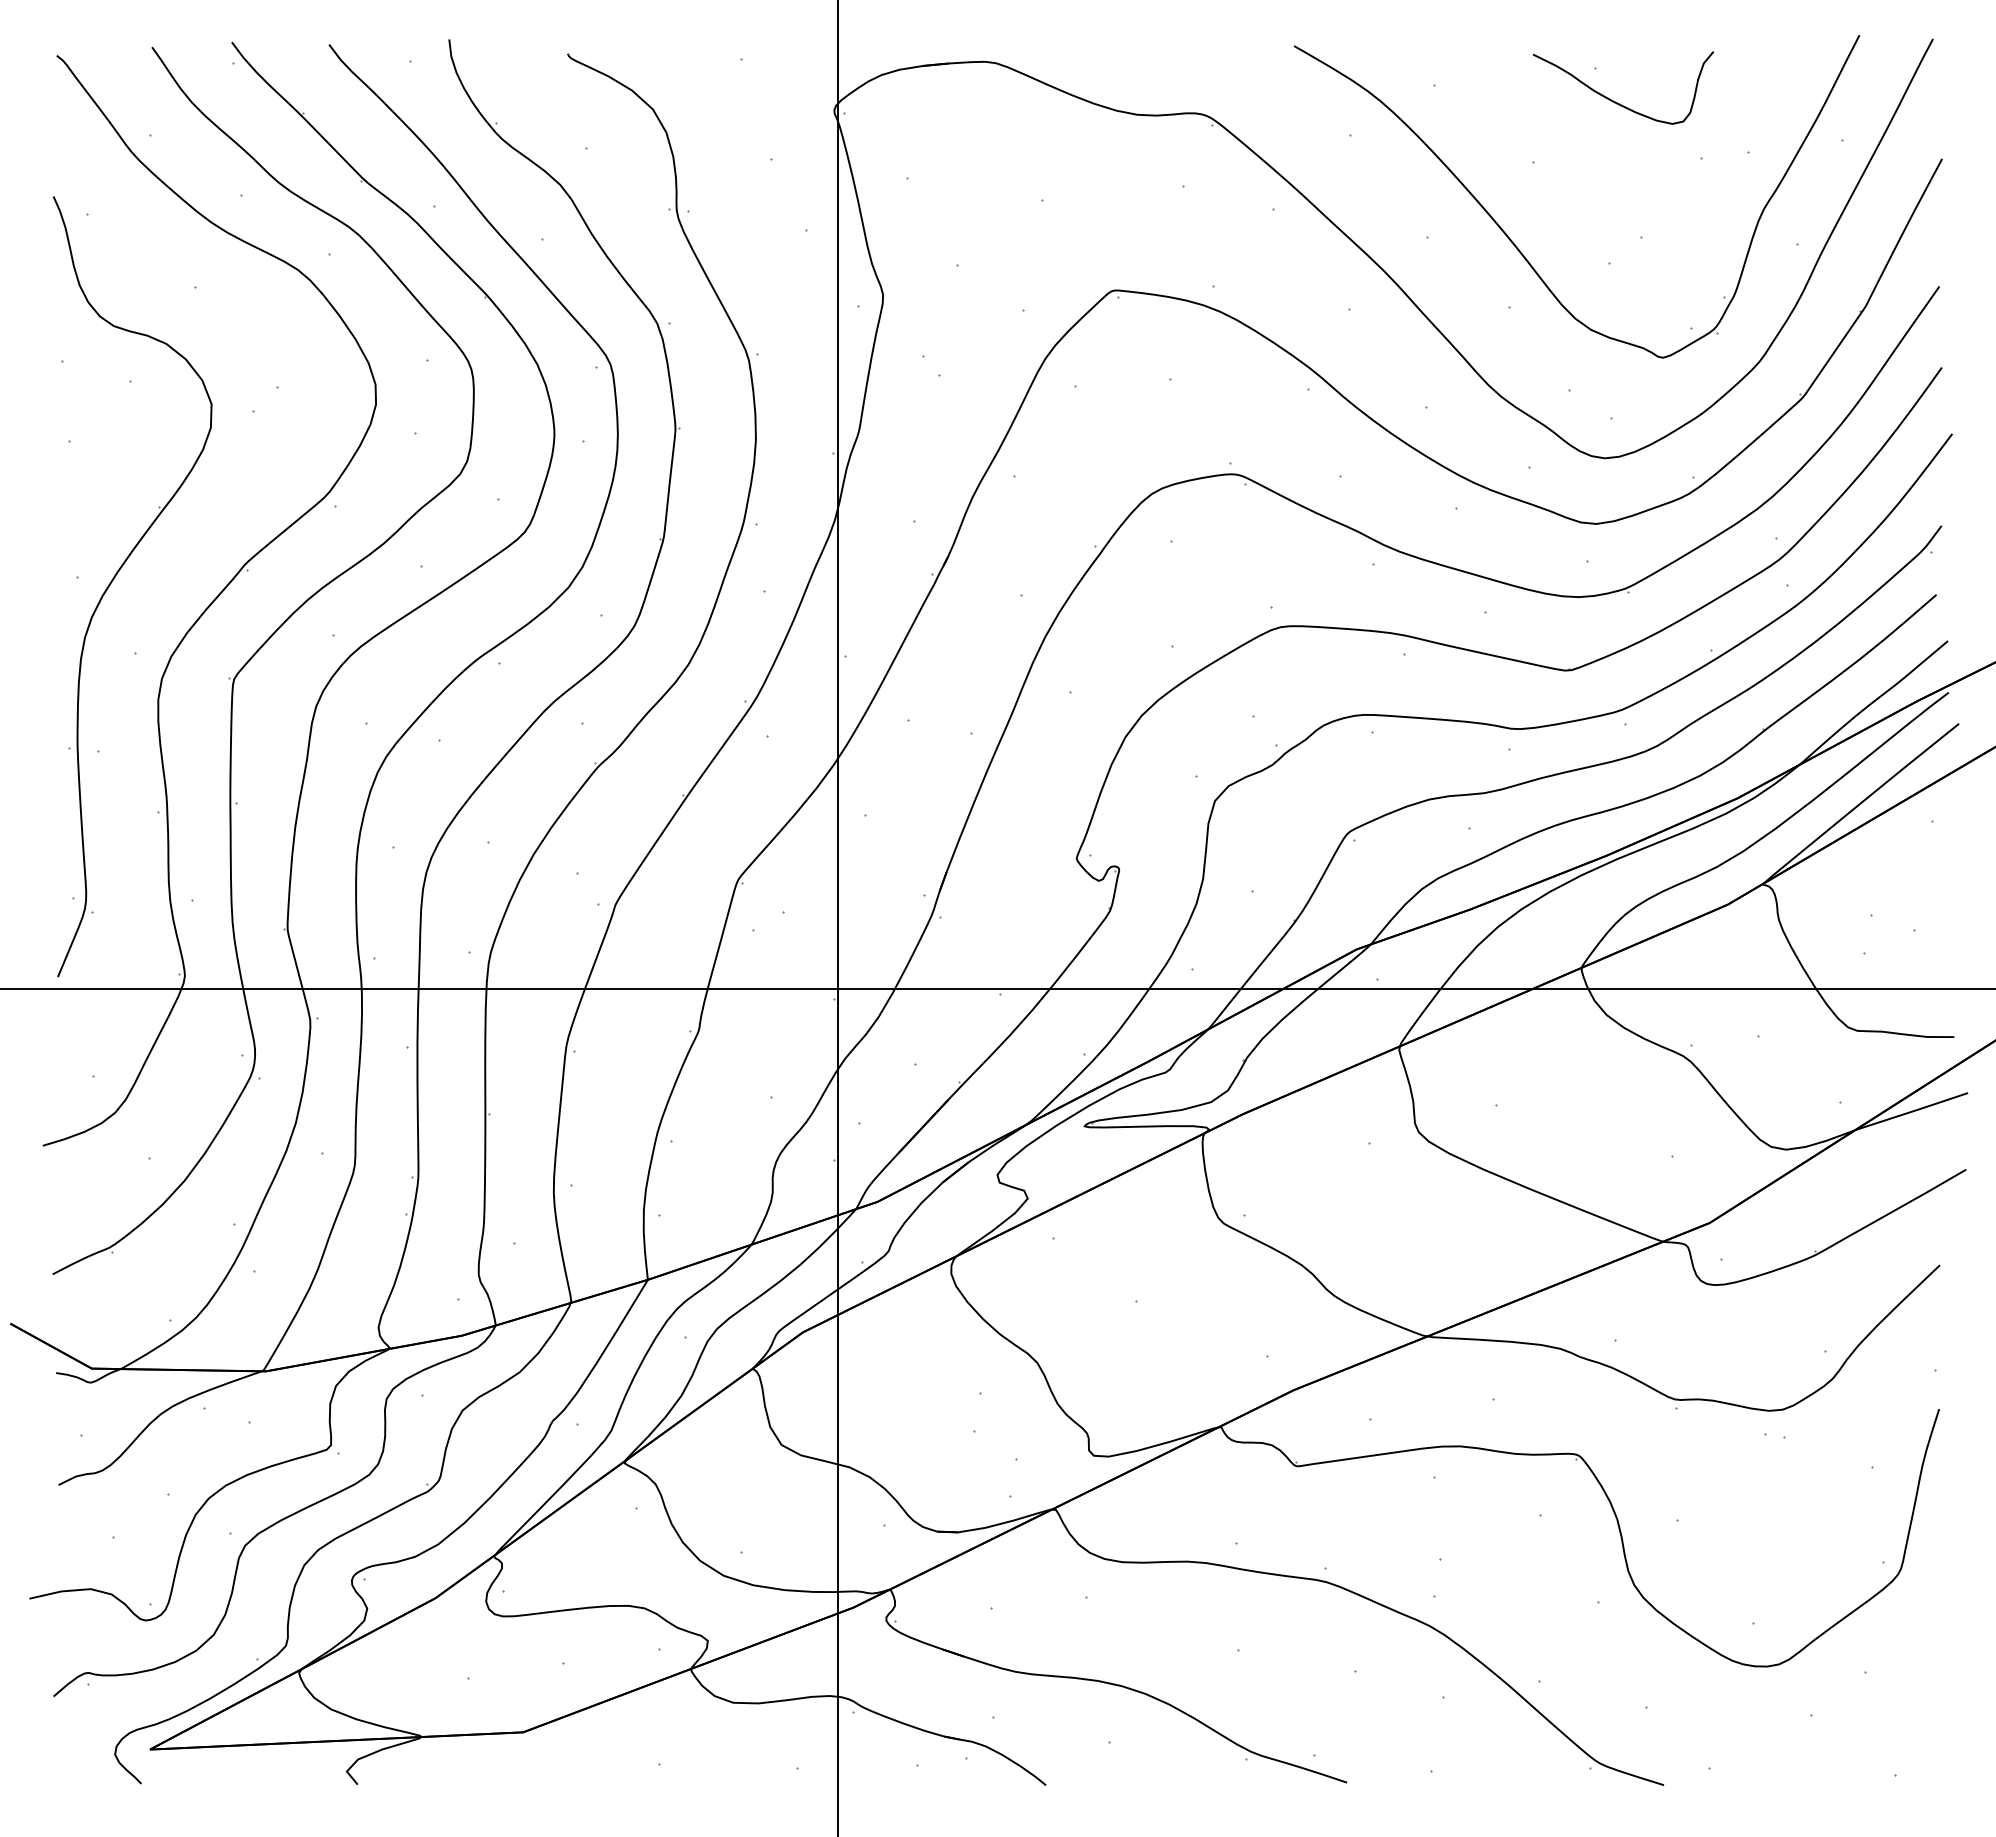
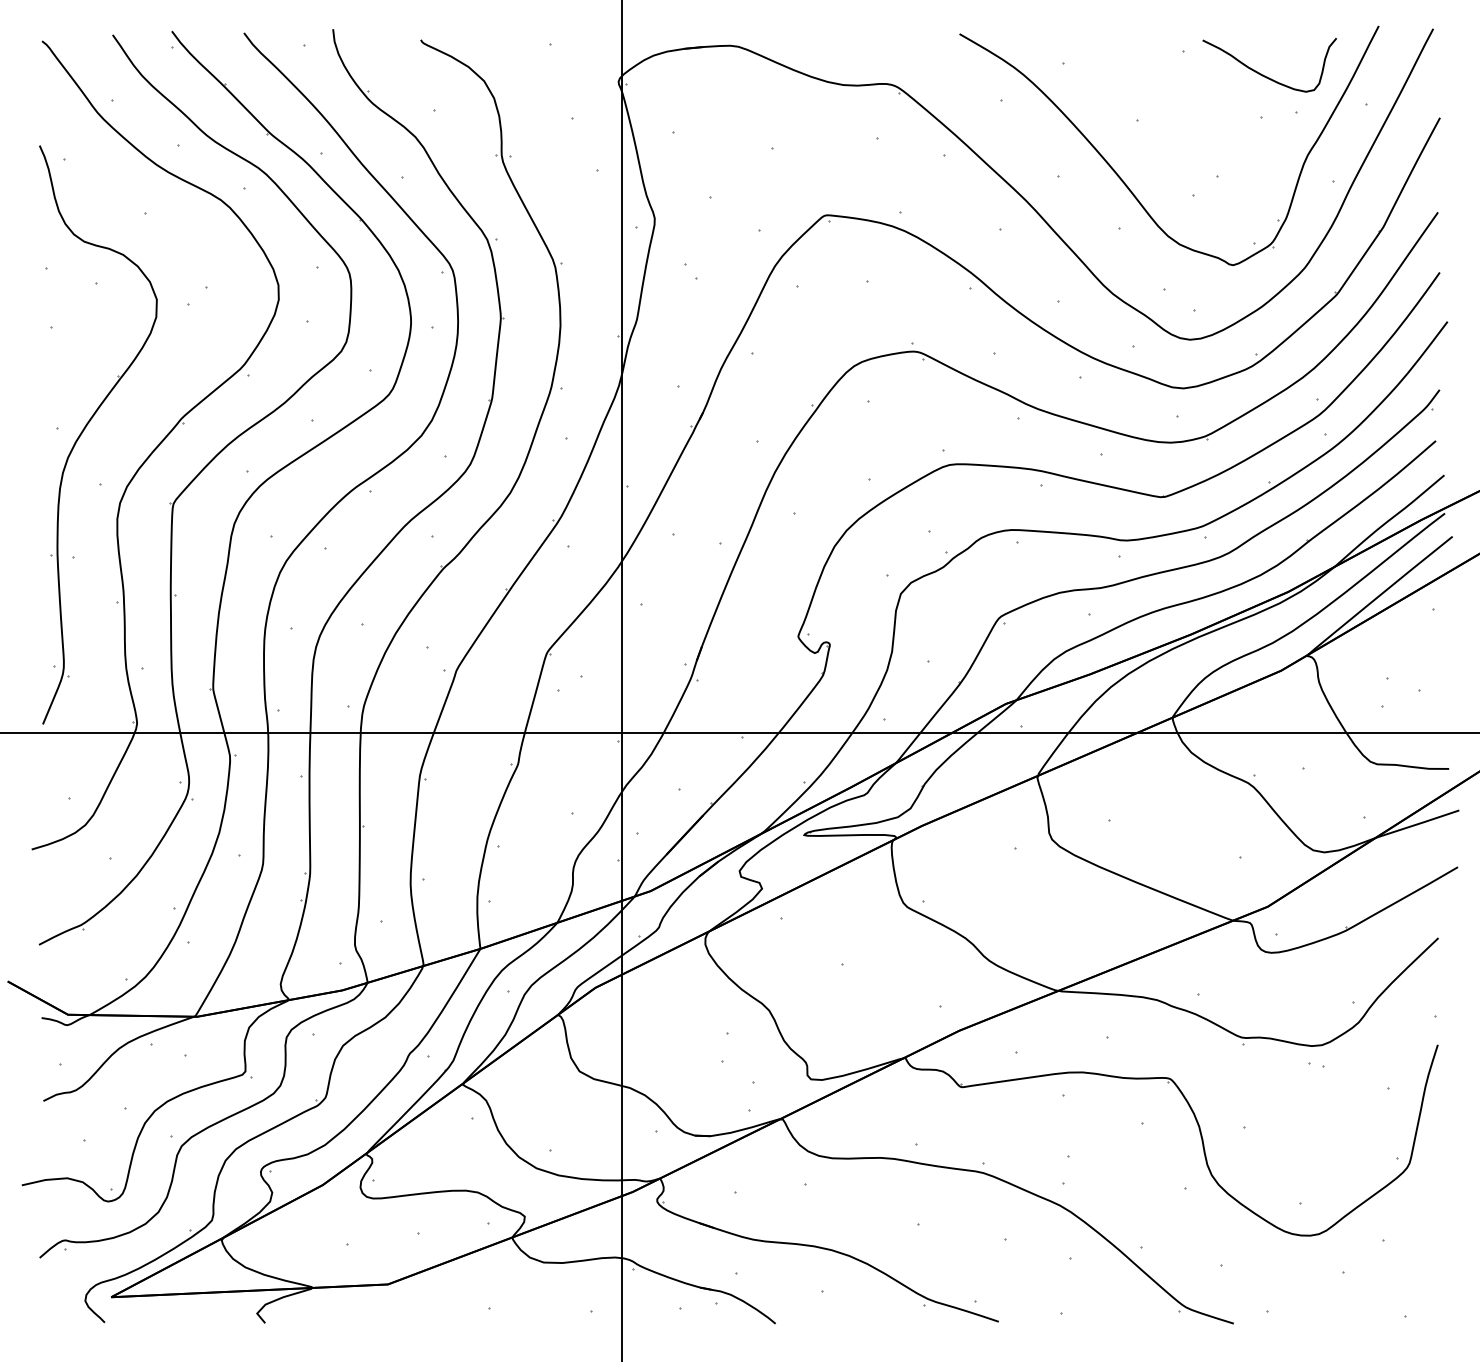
curve: (1615, 101) -> (1263, 75), moved

